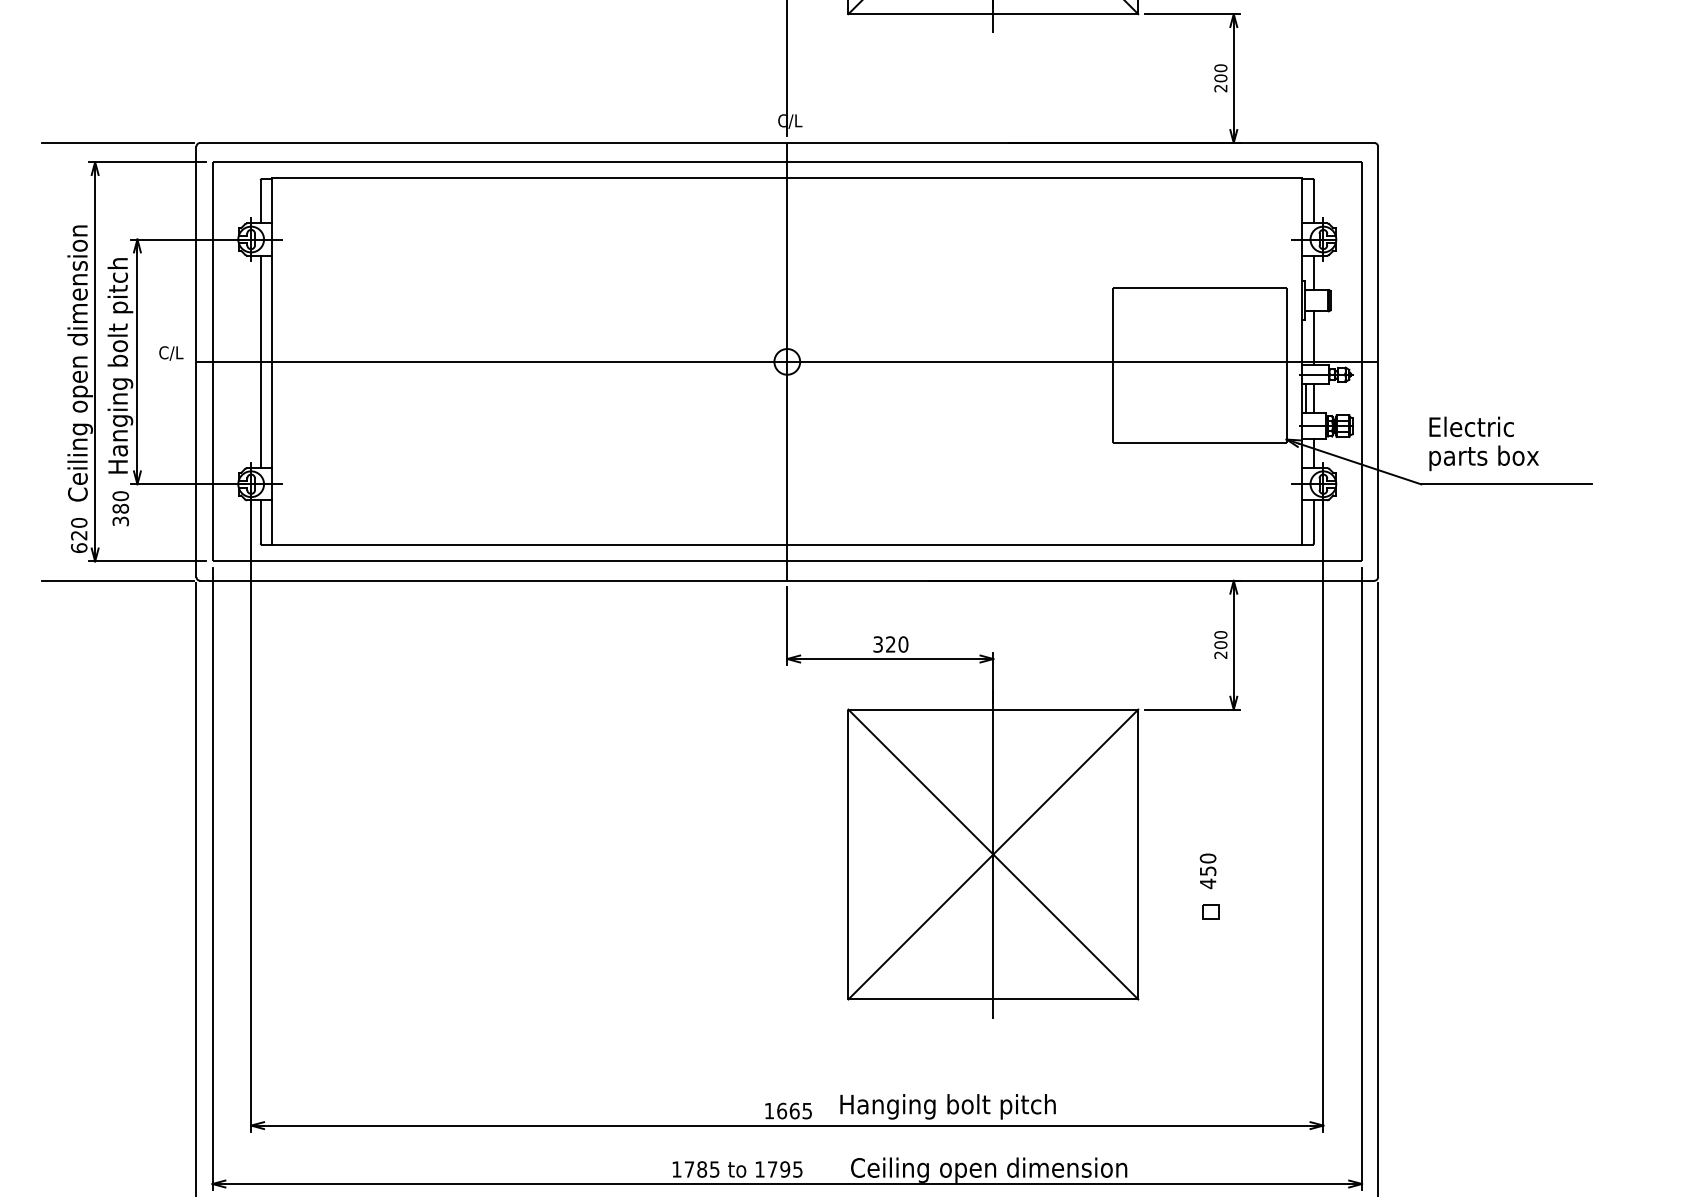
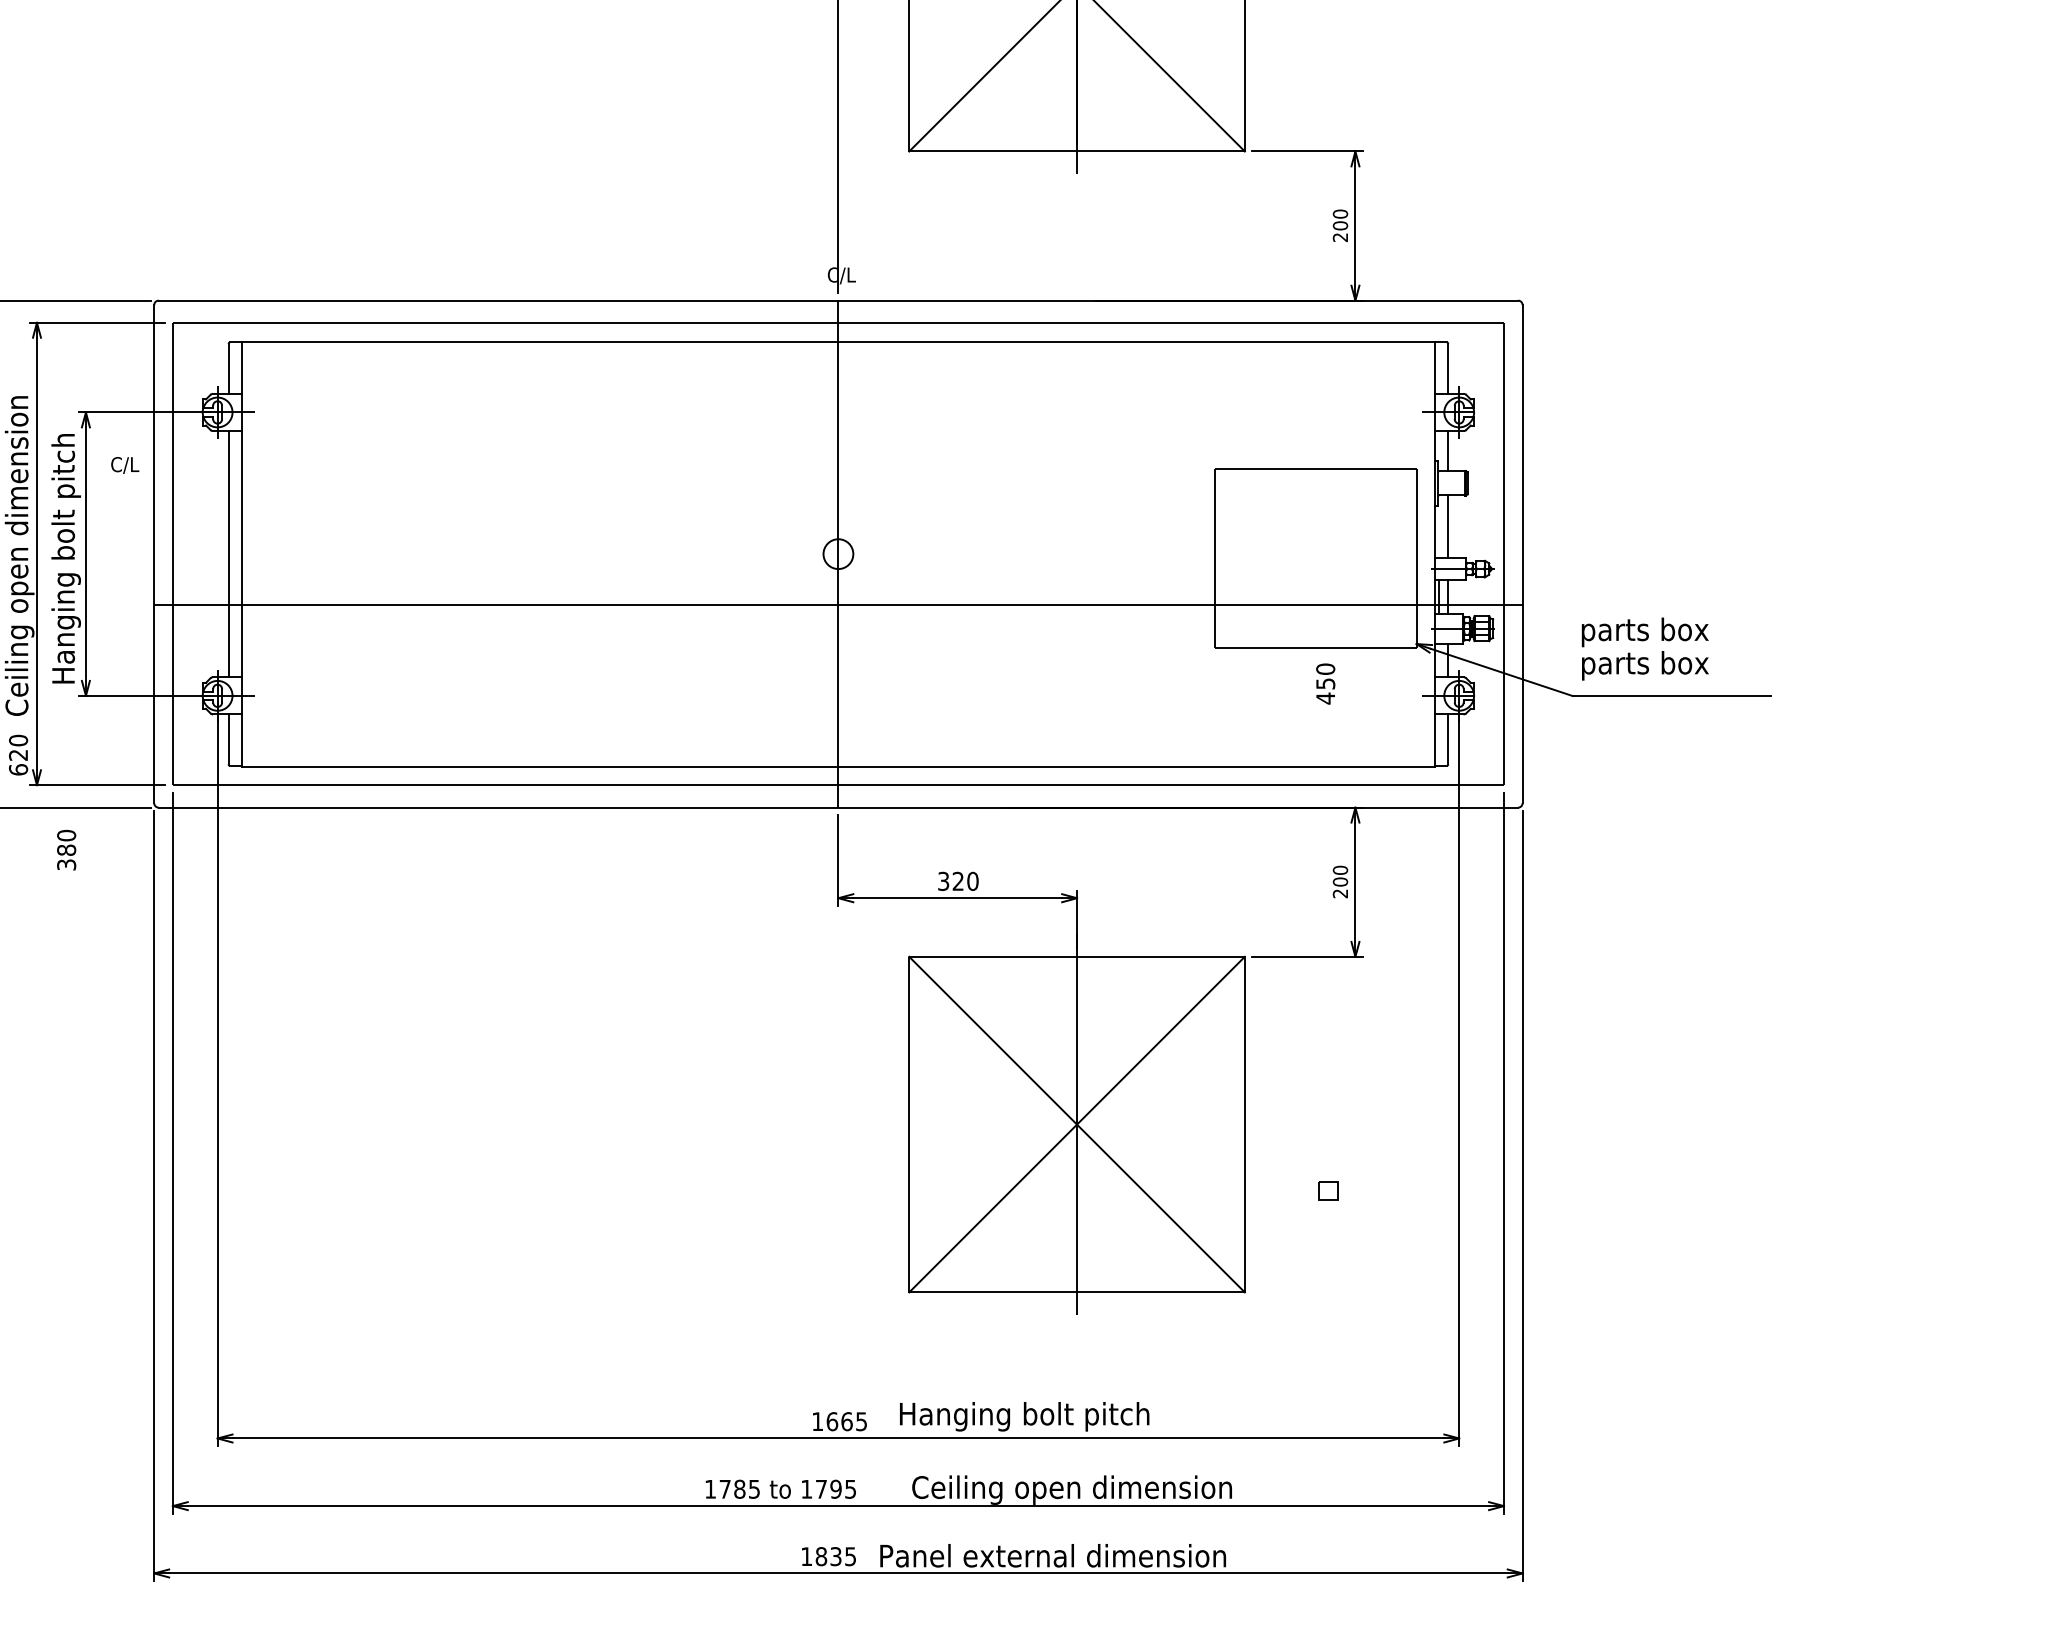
text: (171, 353) -> (125, 465), moved
line: (787, 362) -> (838, 605), moved
text: (1483, 429) -> (1644, 632), Electric -> parts box
text: (120, 508) -> (66, 849), moved
text: (1207, 870) -> (1325, 683), moved

